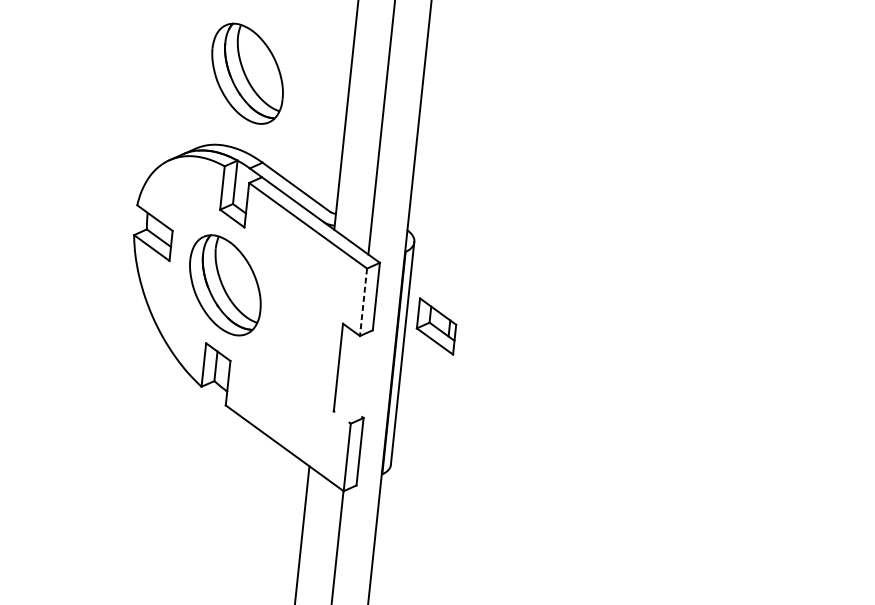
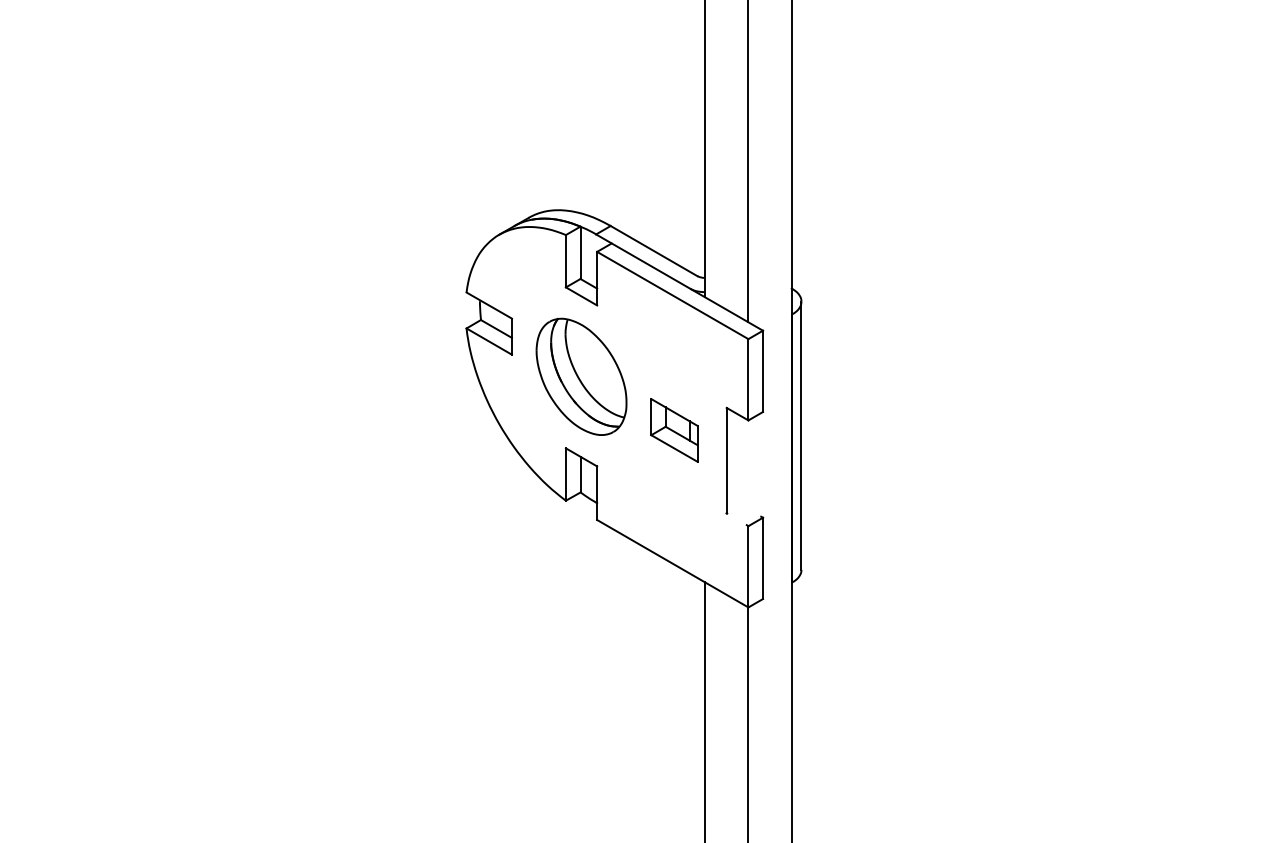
part: (247, 73) -> (581, 121), removed
line: (363, 302) -> (748, 379), dashed -> solid
part: (436, 326) -> (674, 430), moved

